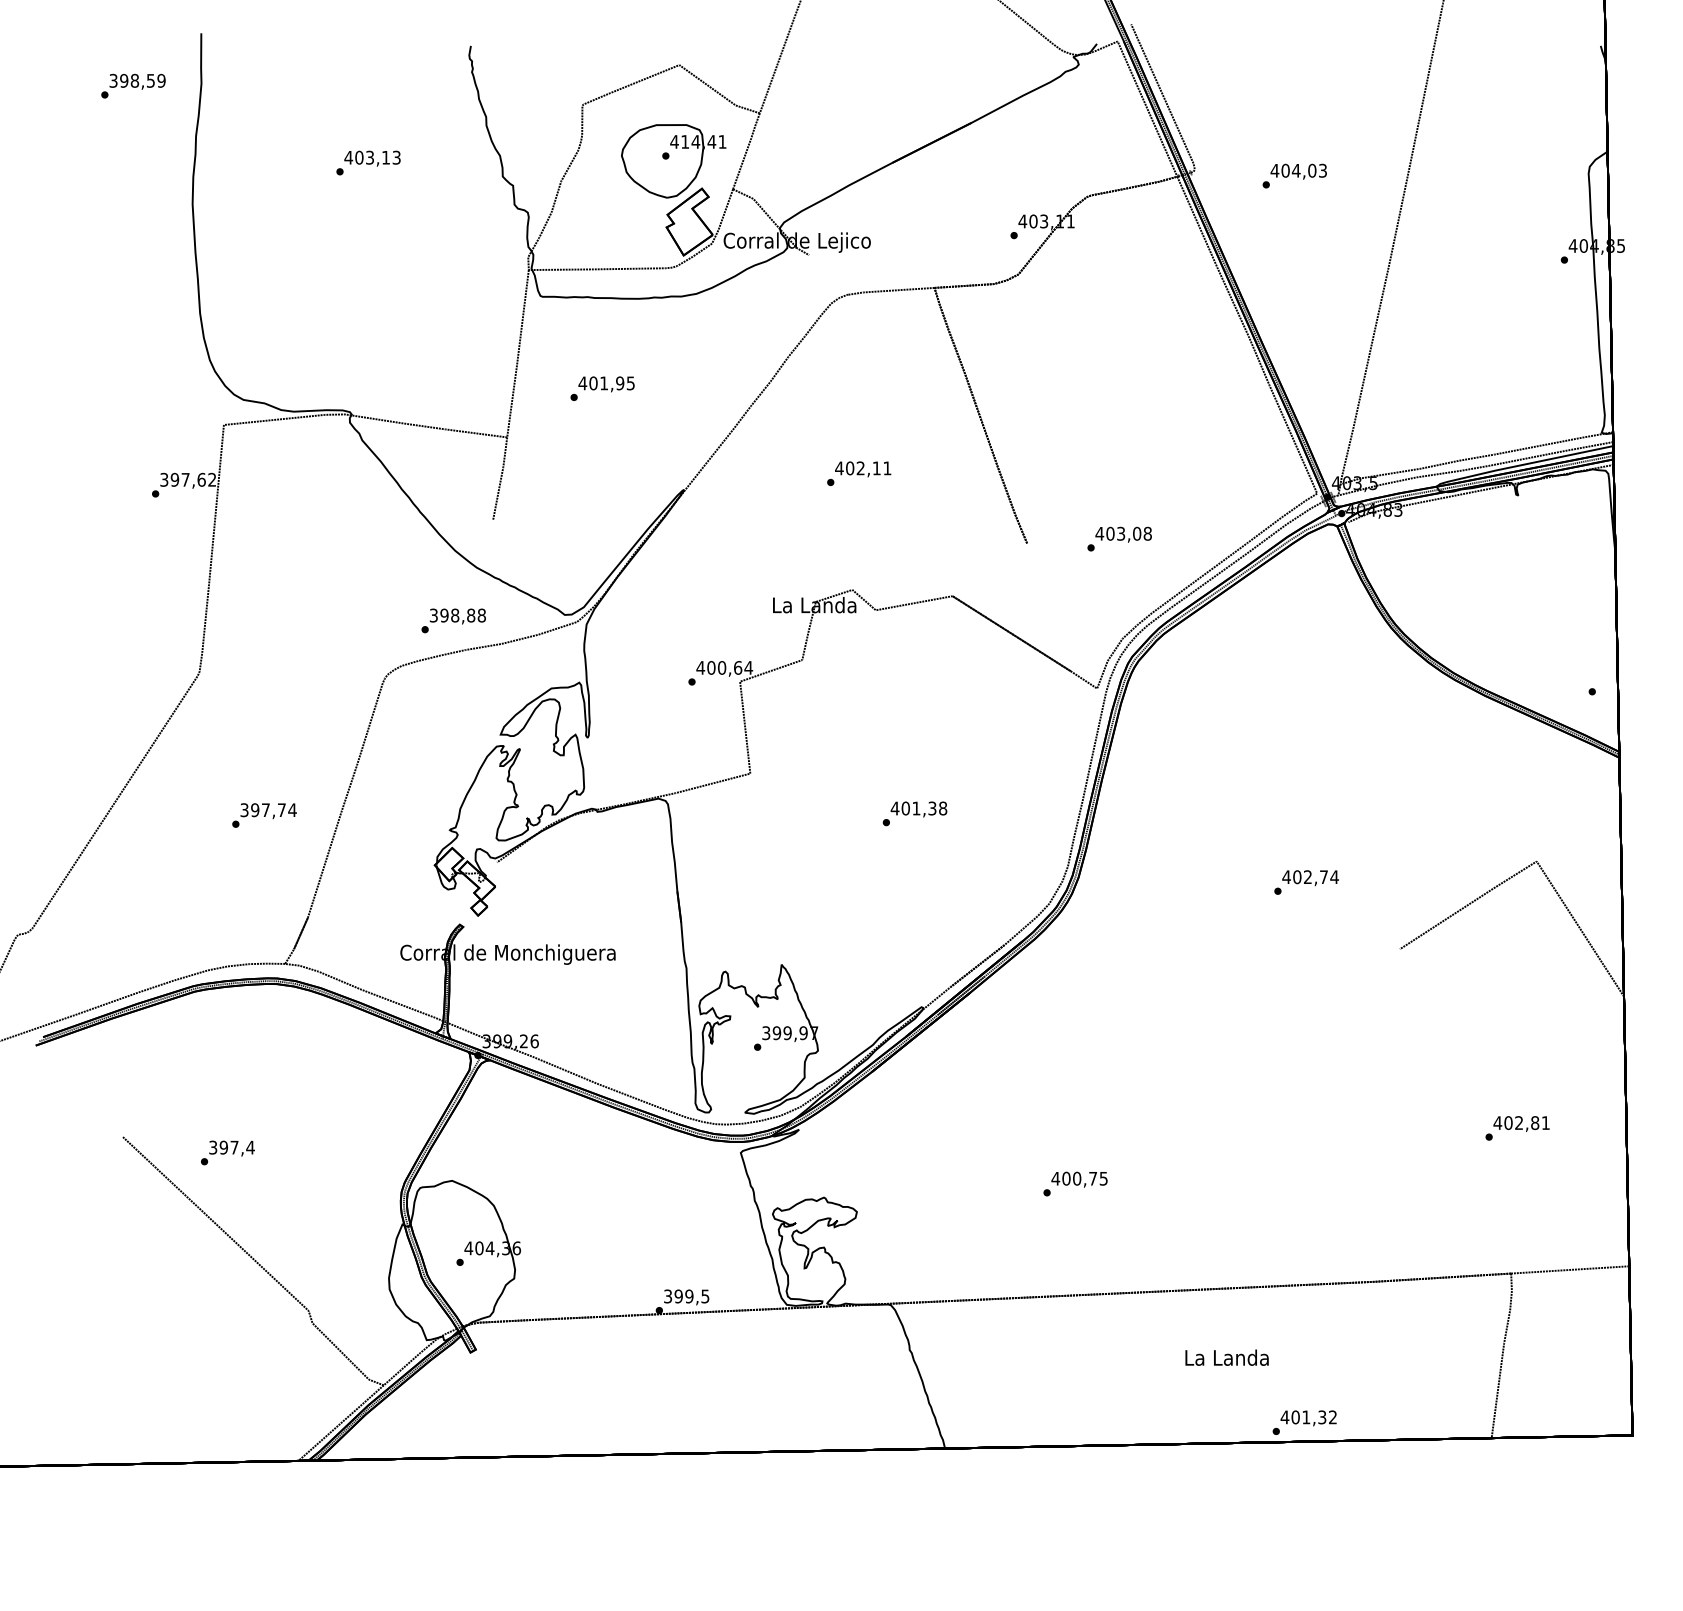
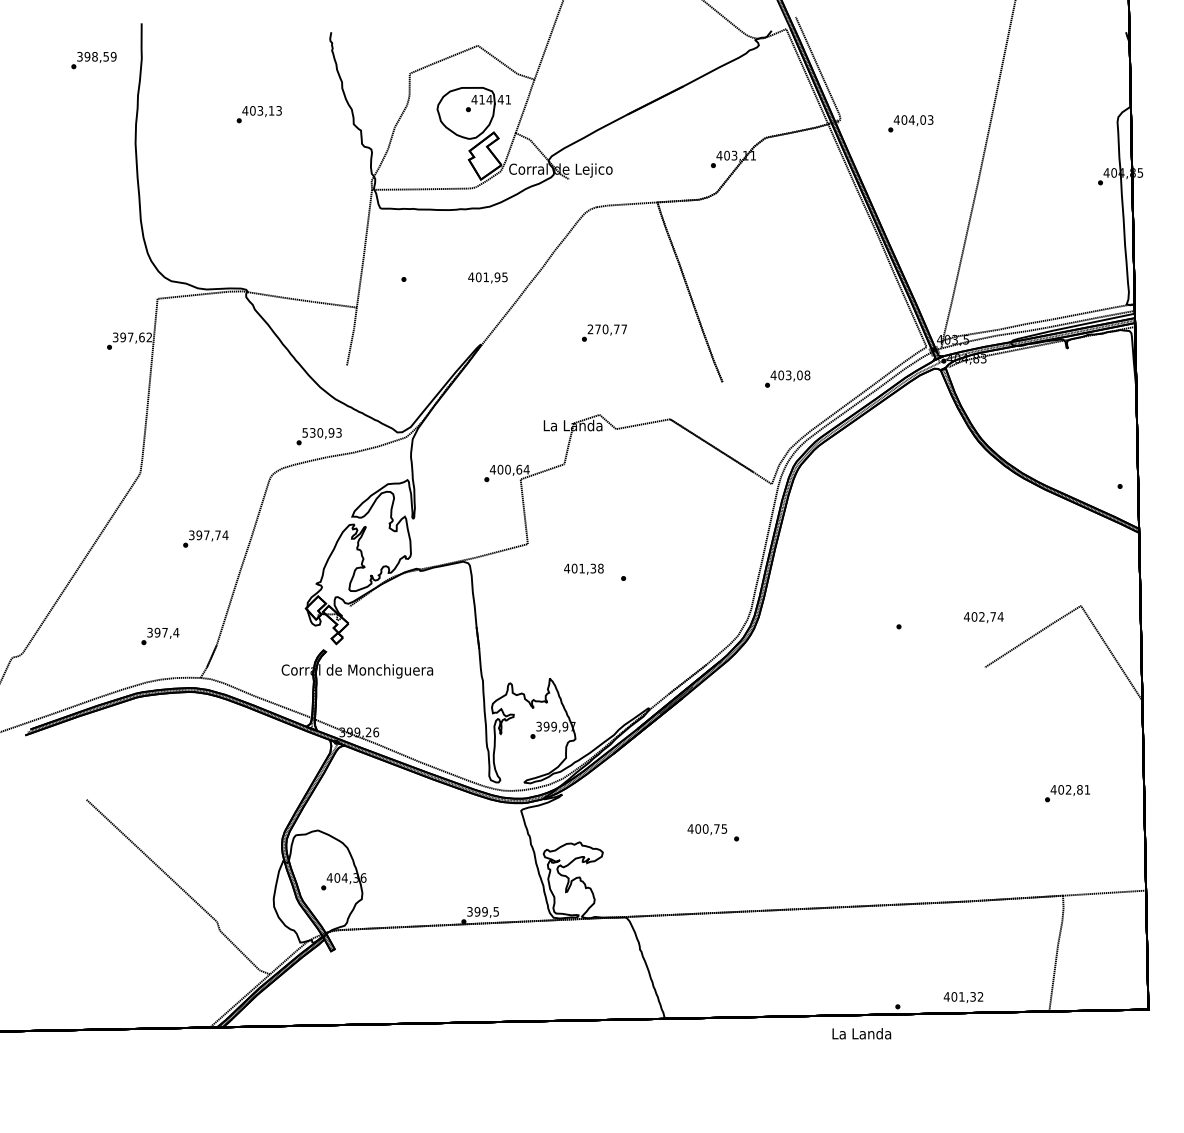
text: (606, 384) -> (487, 278), moved
text: (863, 468) -> (607, 329), 402,11 -> 270,77
text: (457, 615) -> (321, 432), 398,88 -> 530,93
text: (918, 809) -> (583, 569), moved
text: (264, 815) -> (205, 539), moved
text: (1310, 878) -> (983, 617), moved
text: (227, 1152) -> (160, 636), moved
text: (1079, 1179) -> (707, 829), moved
text: (1226, 1357) -> (861, 1033), moved
text: (1308, 1418) -> (963, 997), moved

